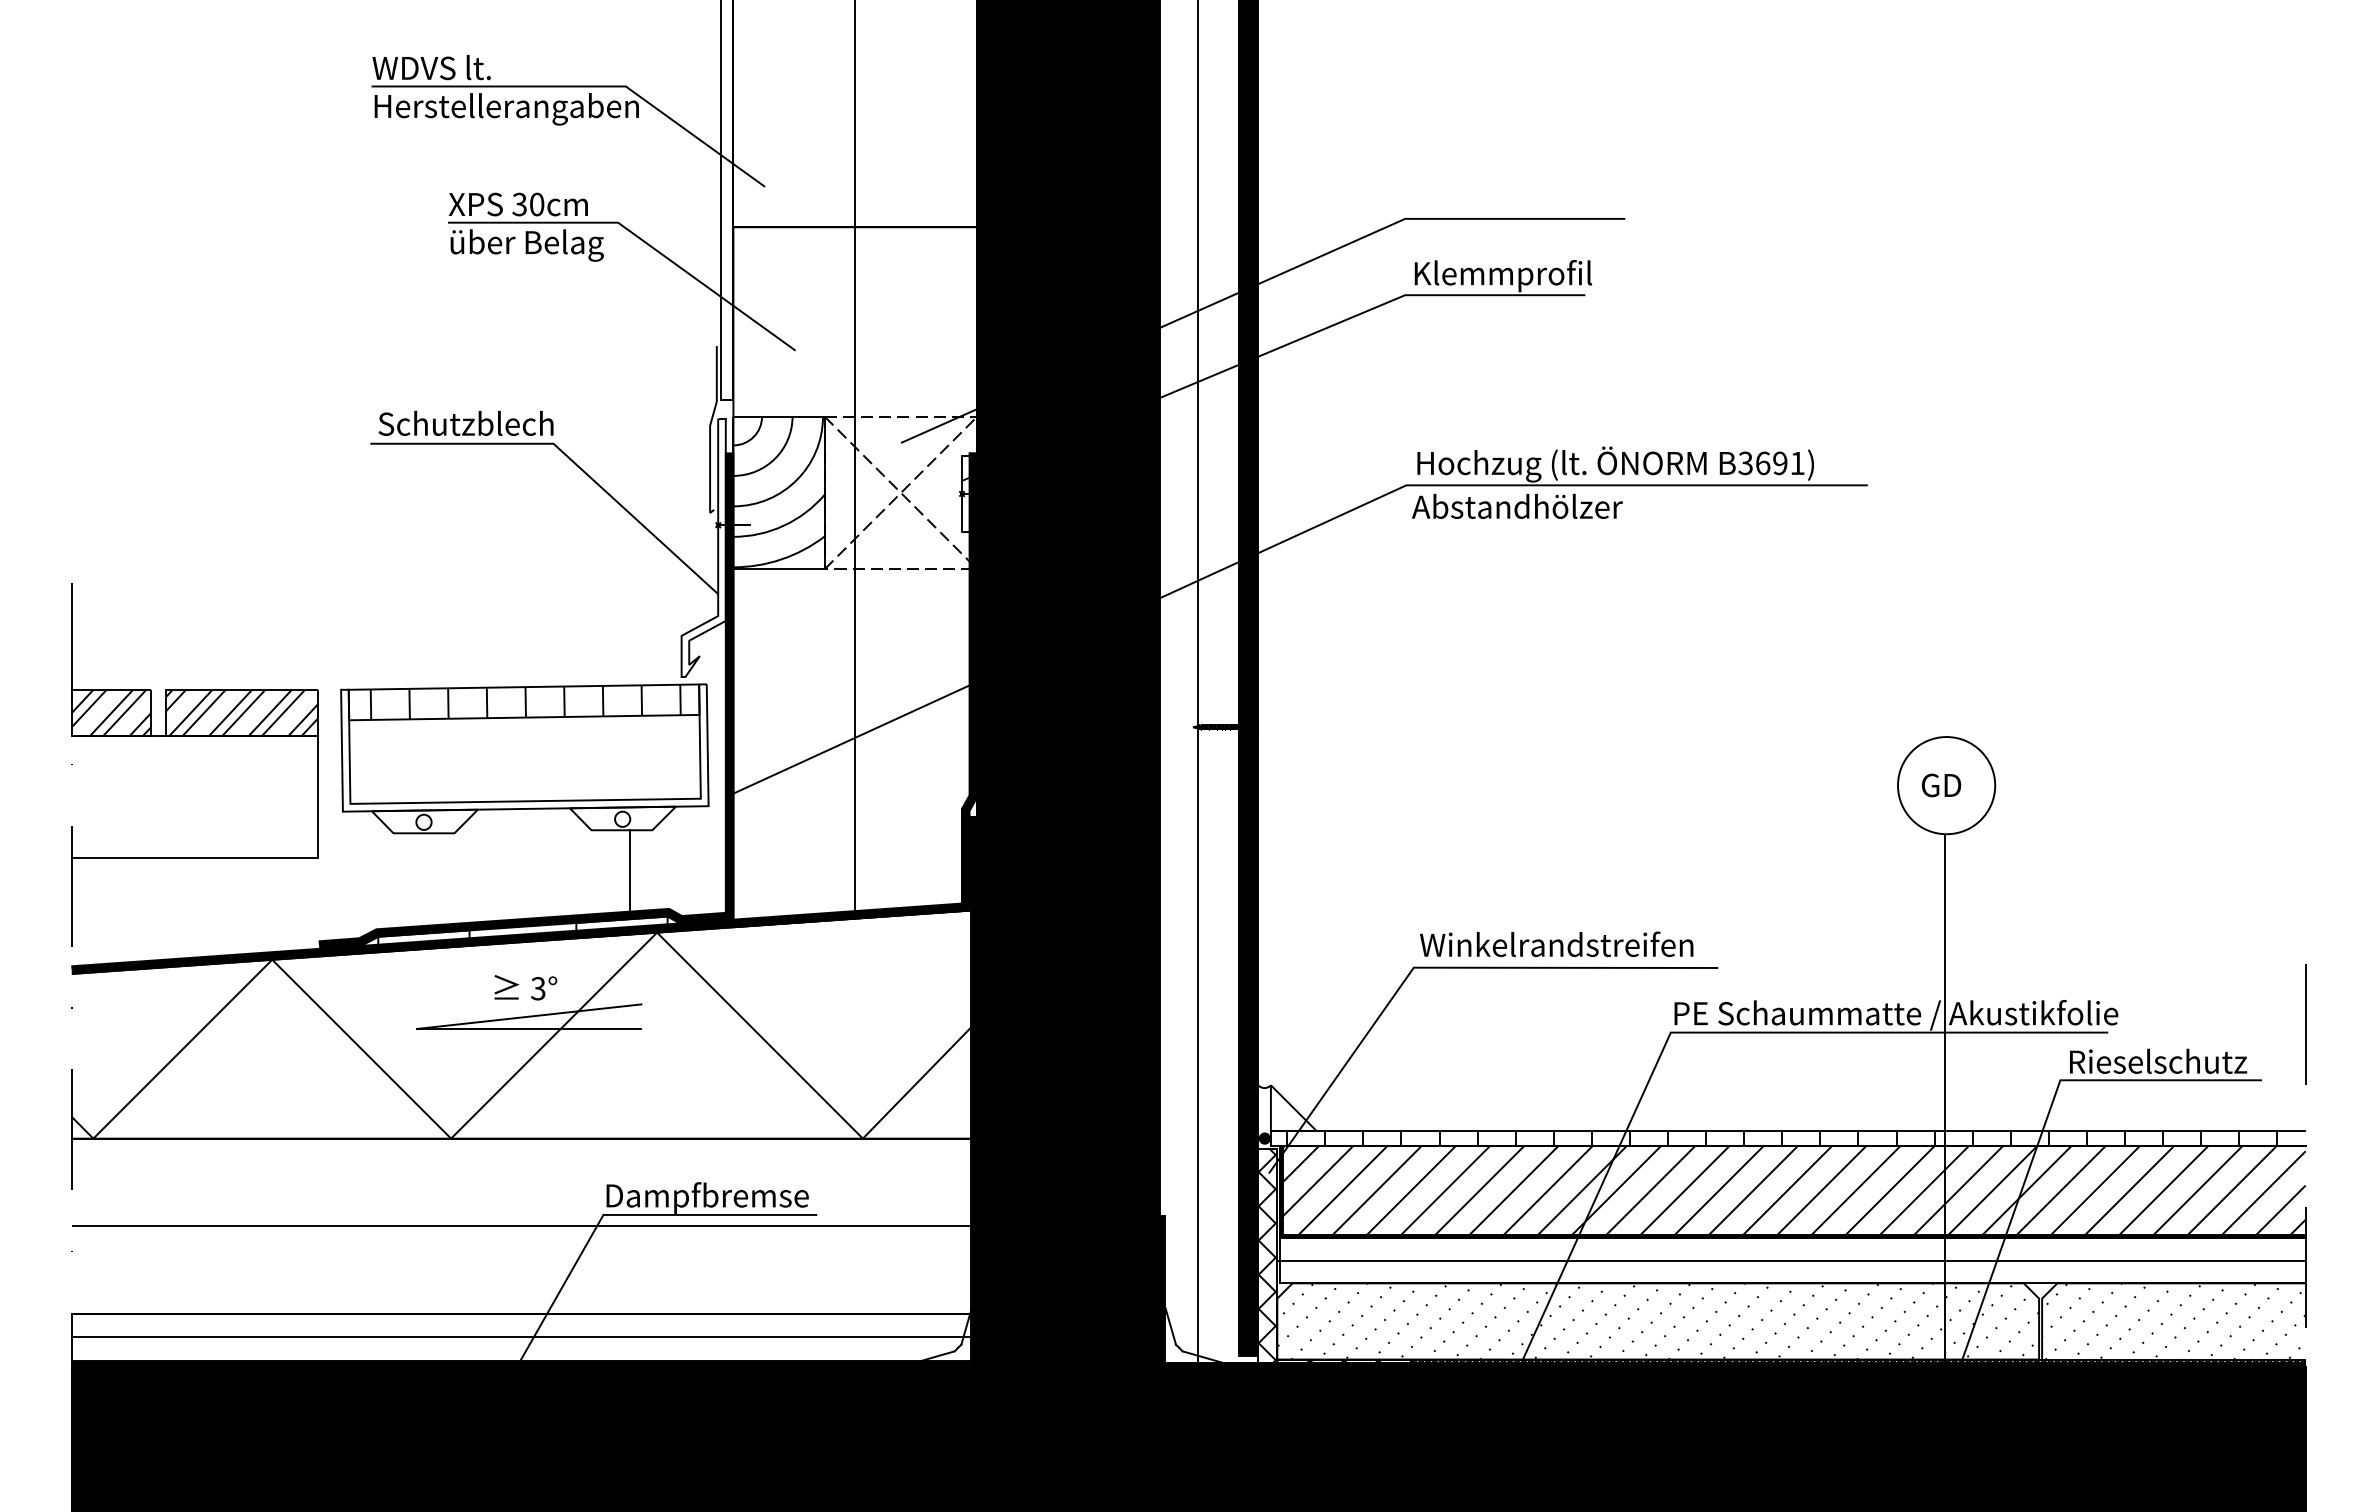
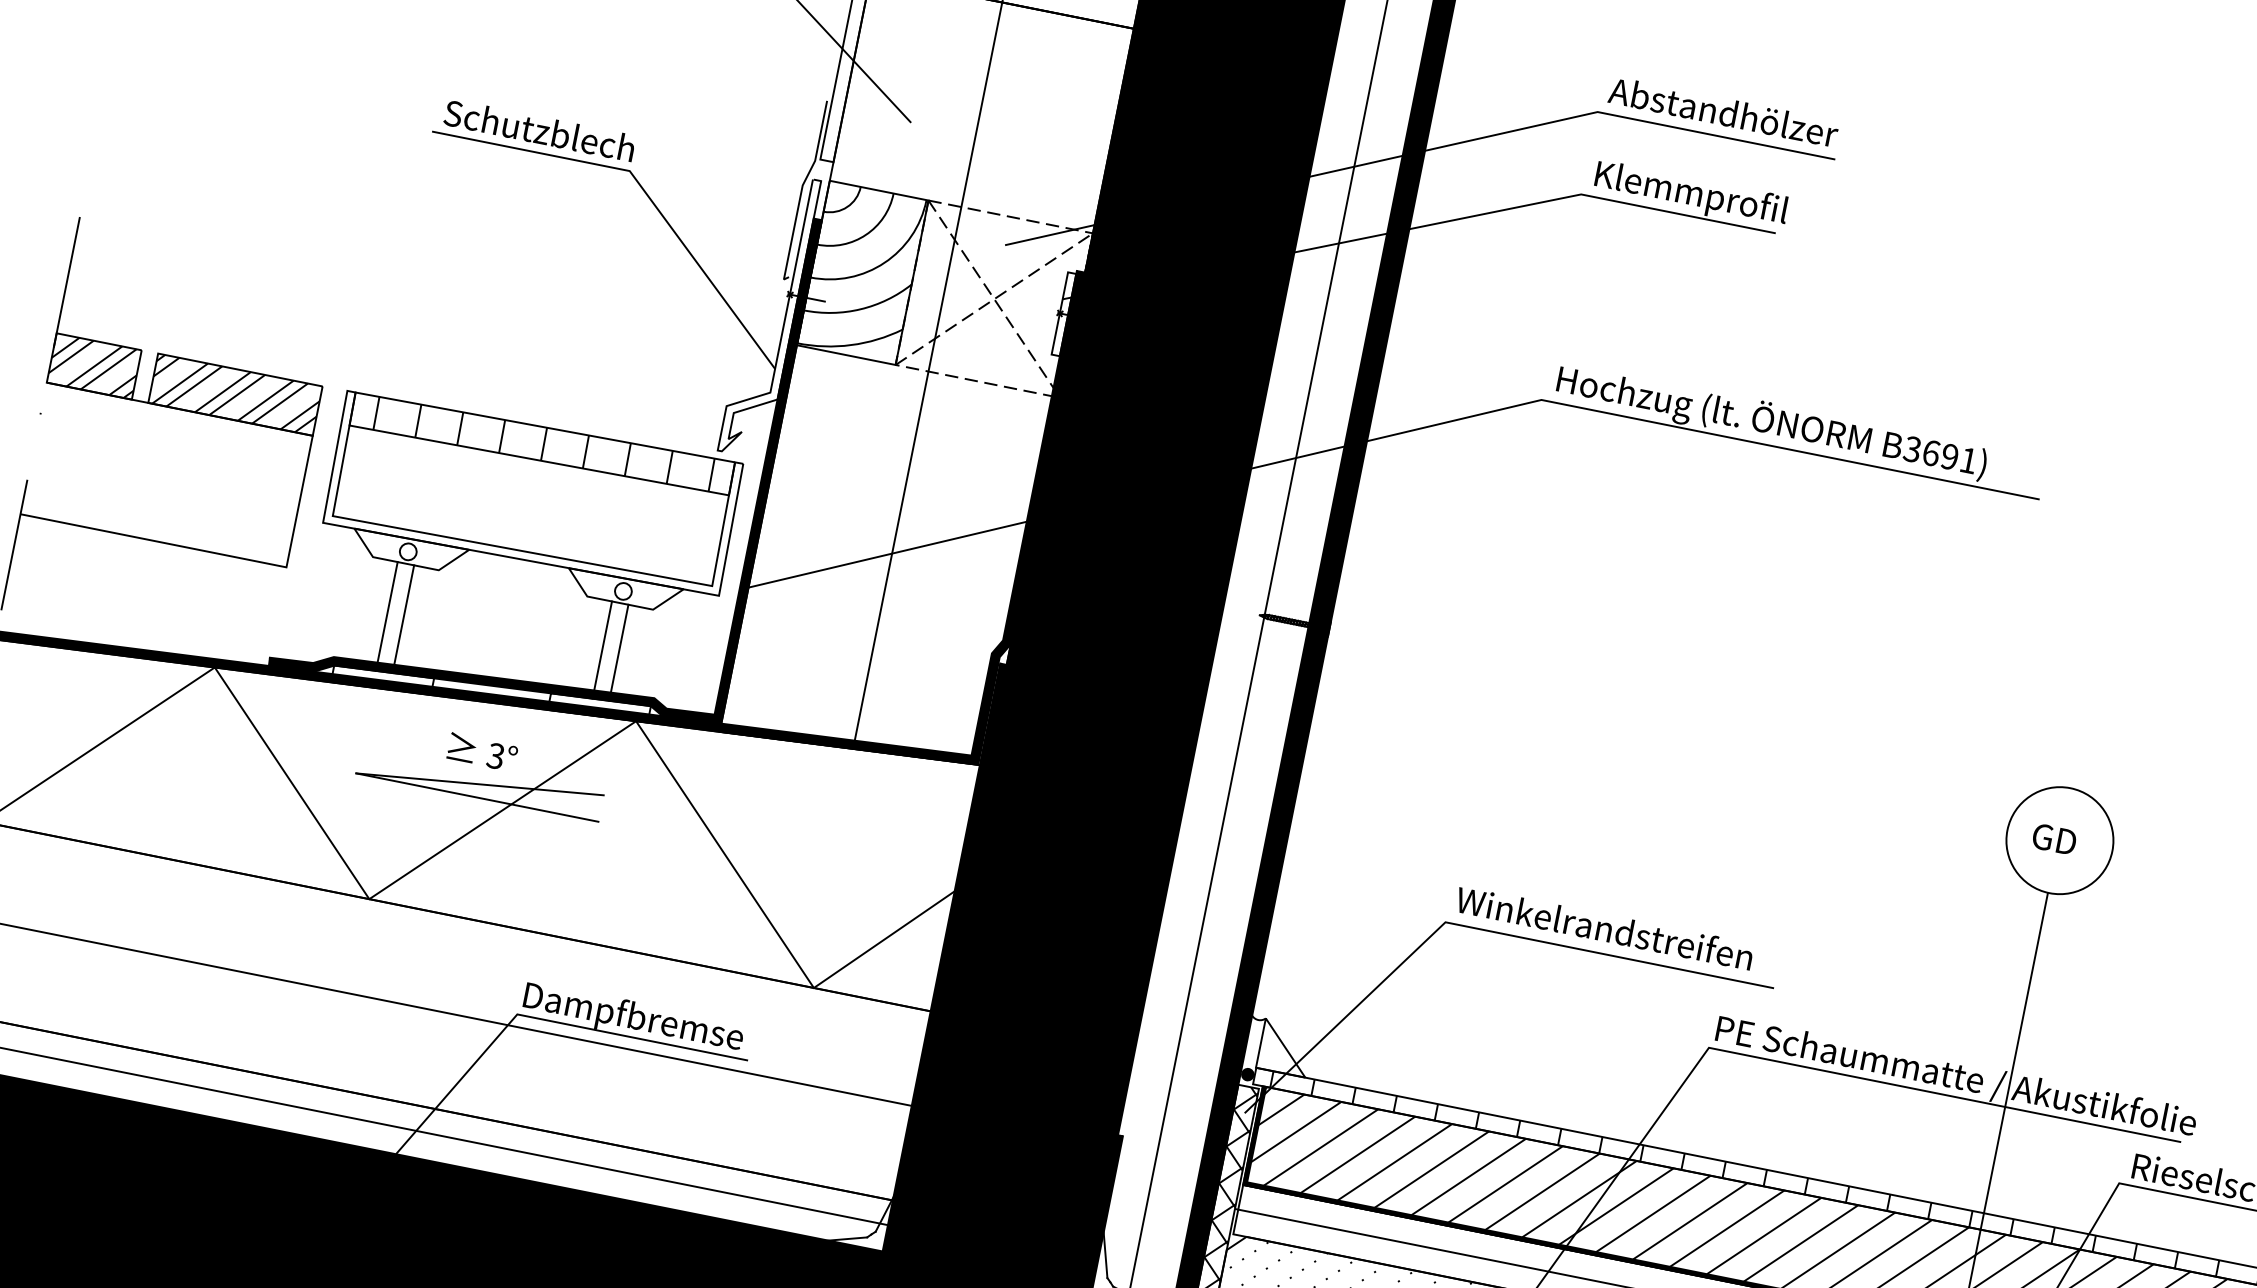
text: (1517, 505) -> (1724, 111), moved
line: (614, 875) -> (602, 650), added
line: (416, 883) -> (387, 616), added
line: (431, 883) -> (403, 619), added

